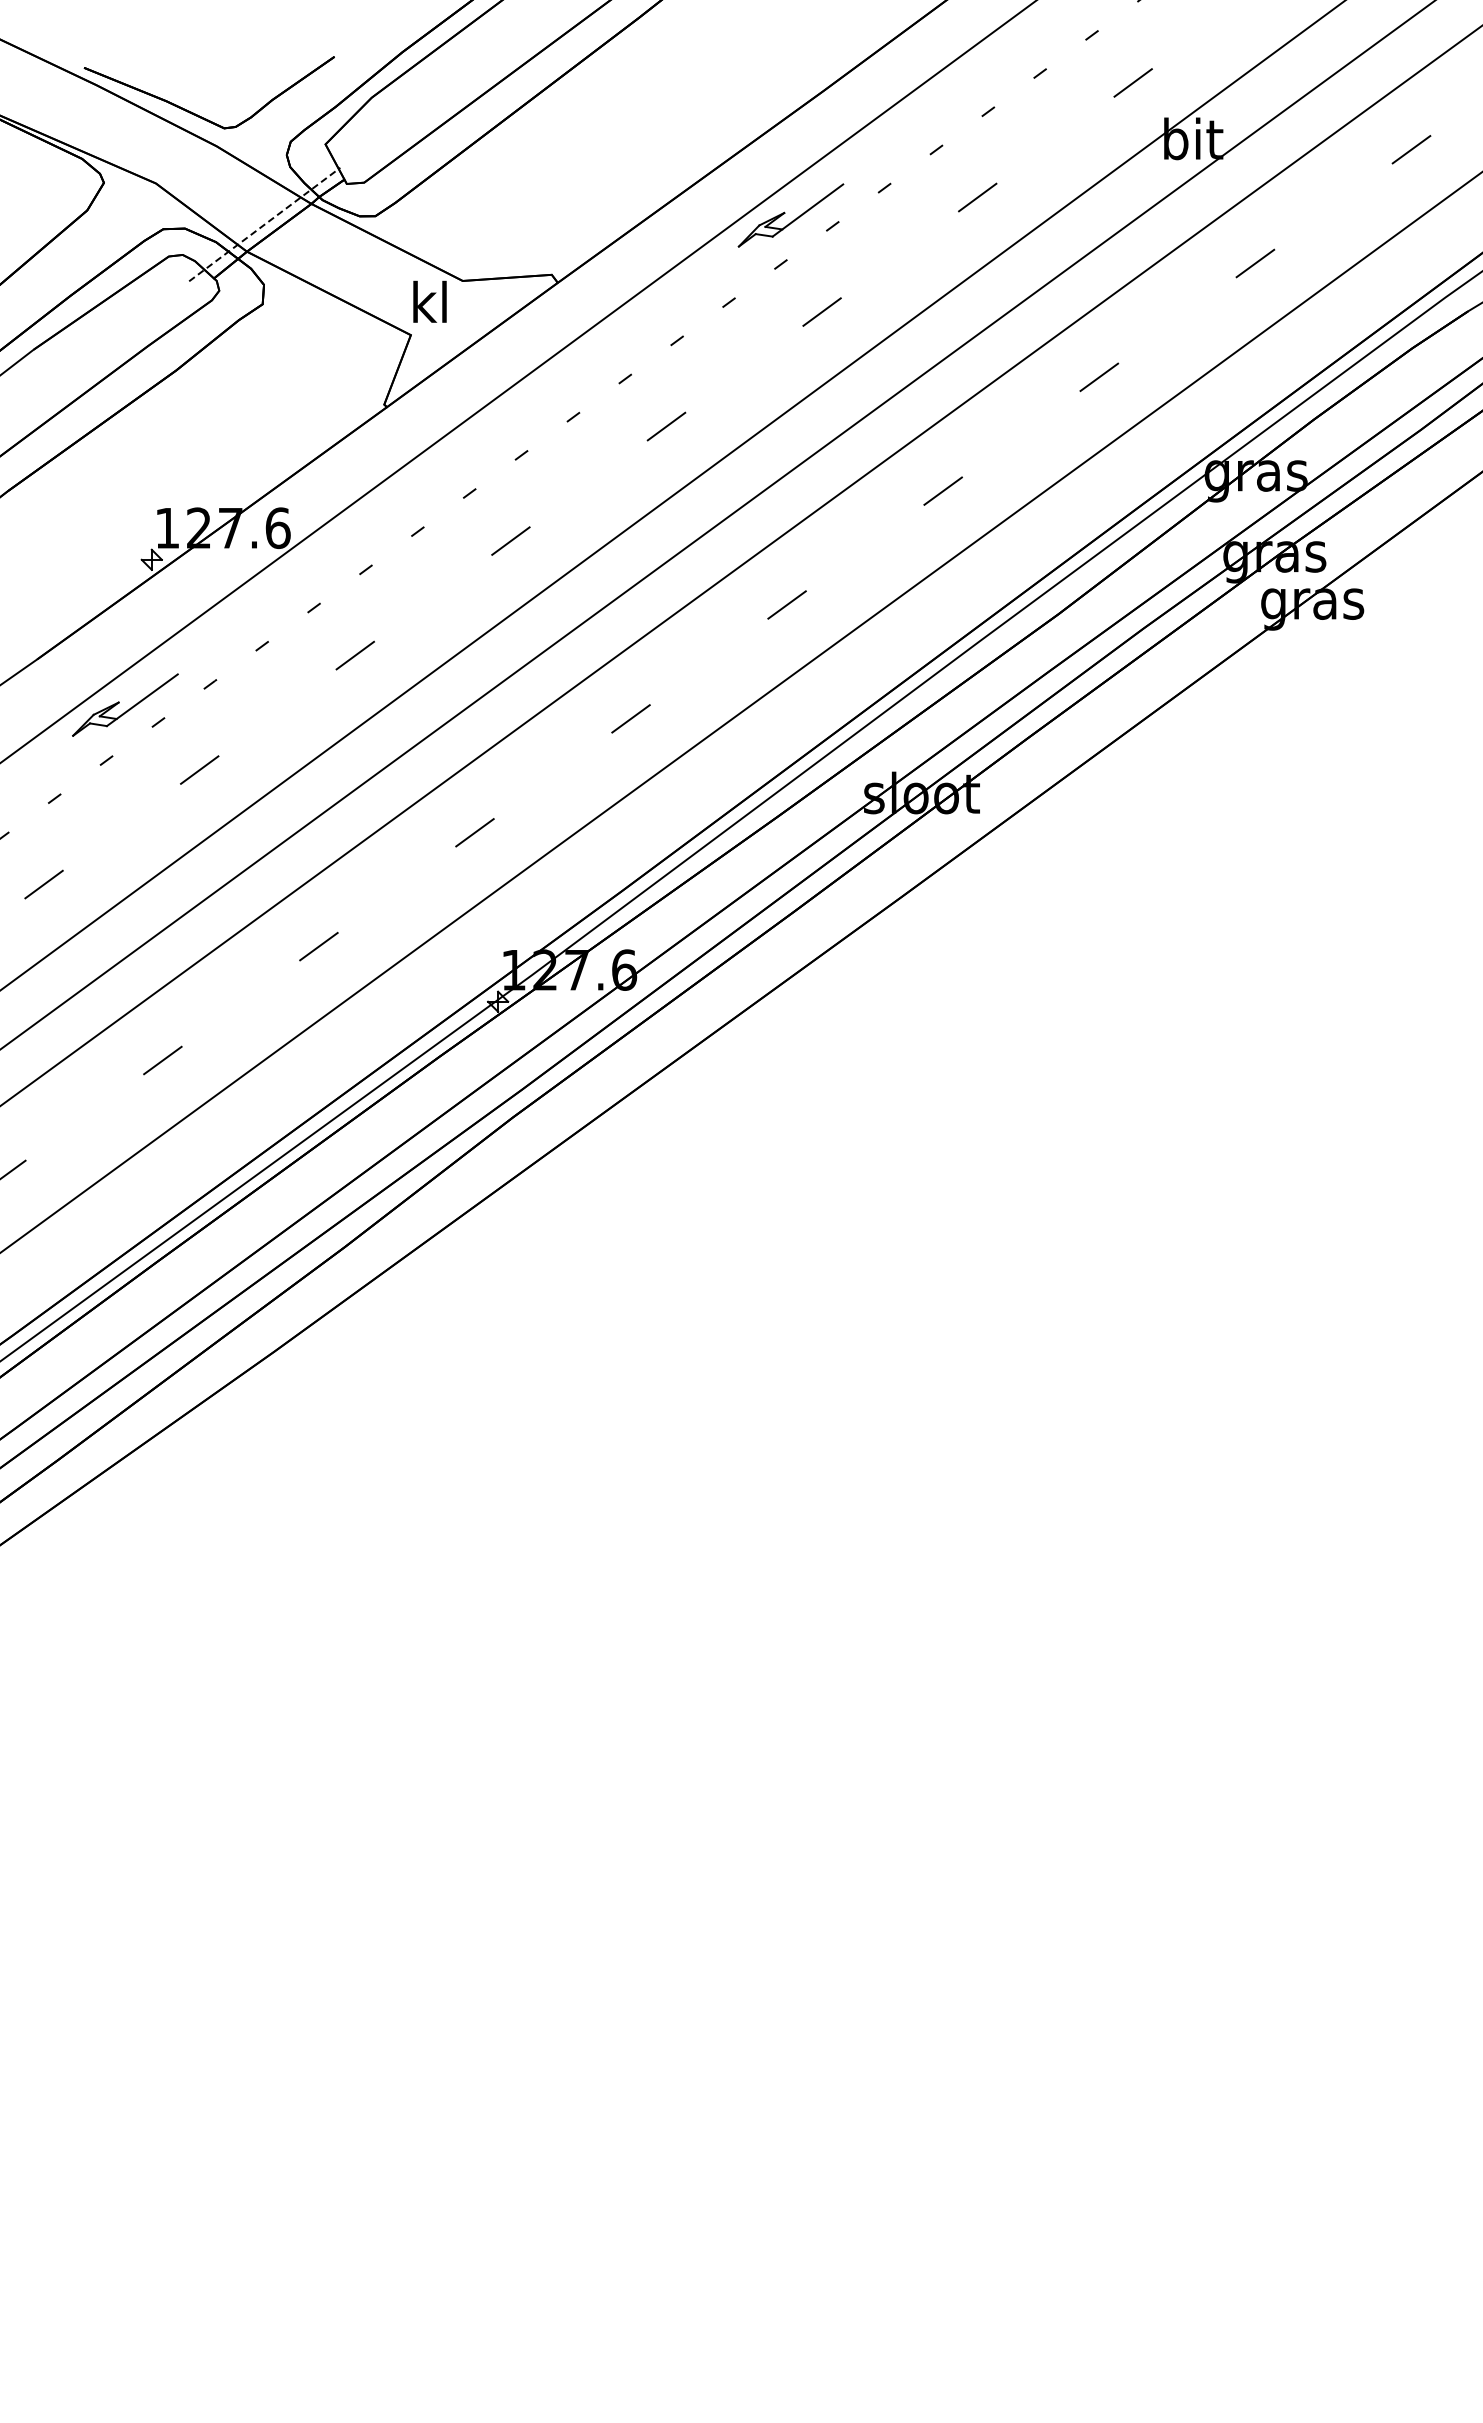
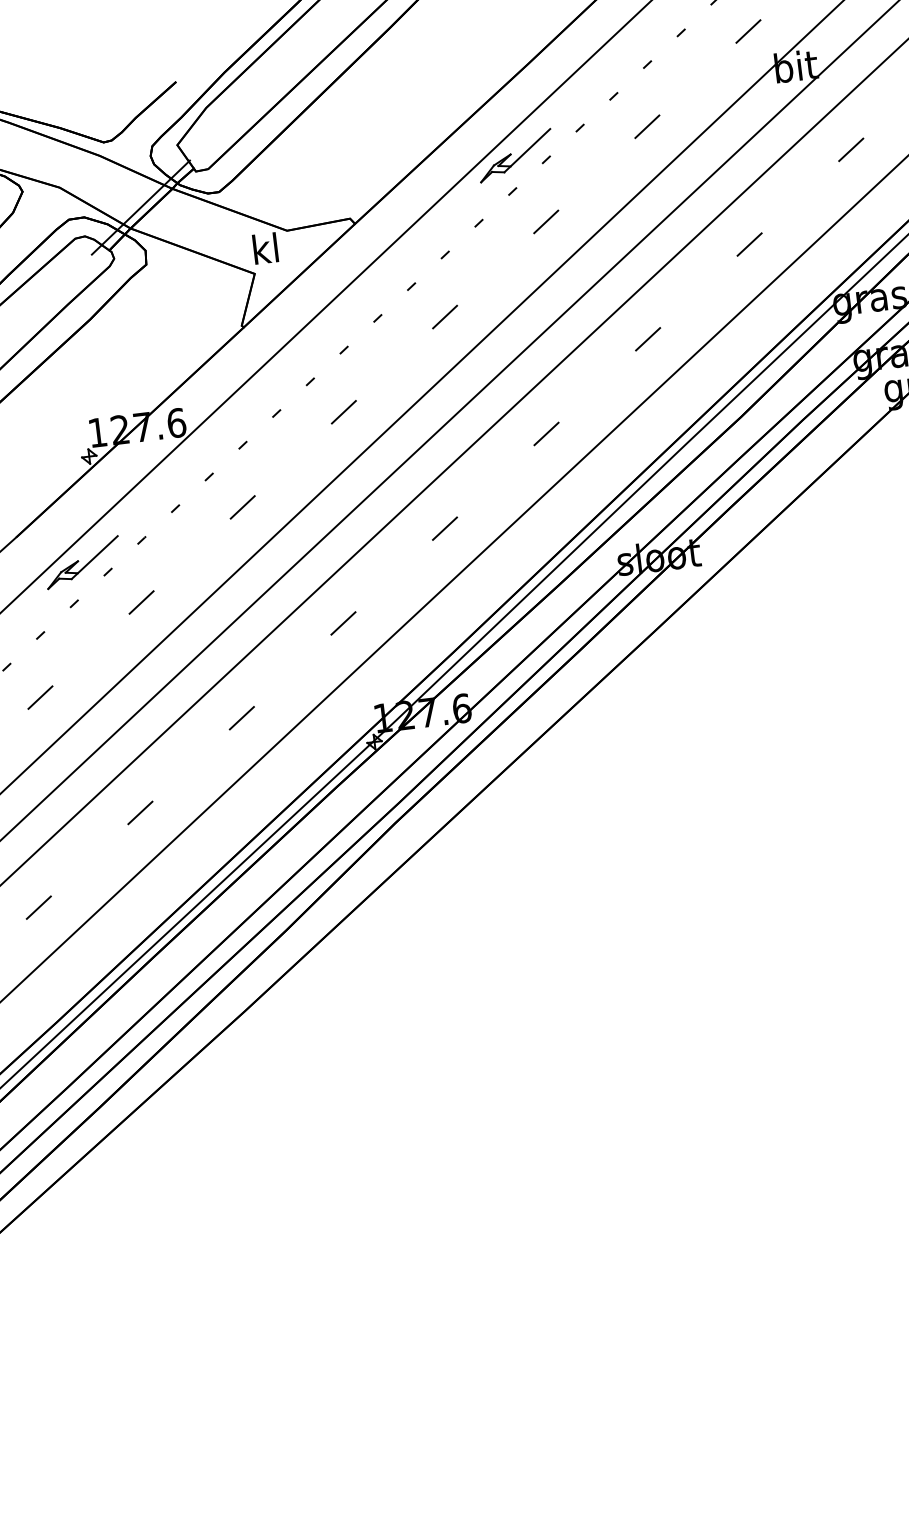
line: (264, 224) -> (140, 207), dashed -> solid

